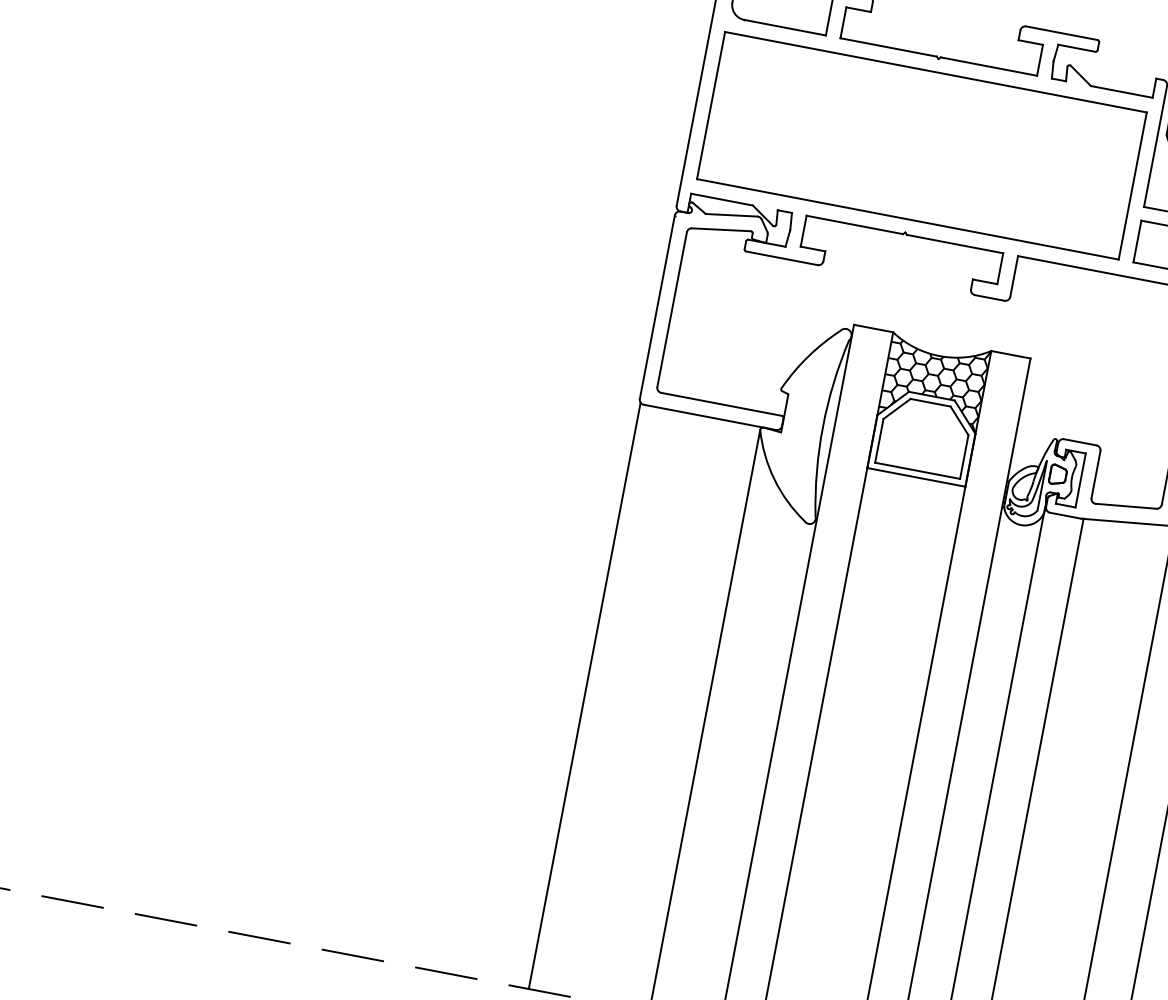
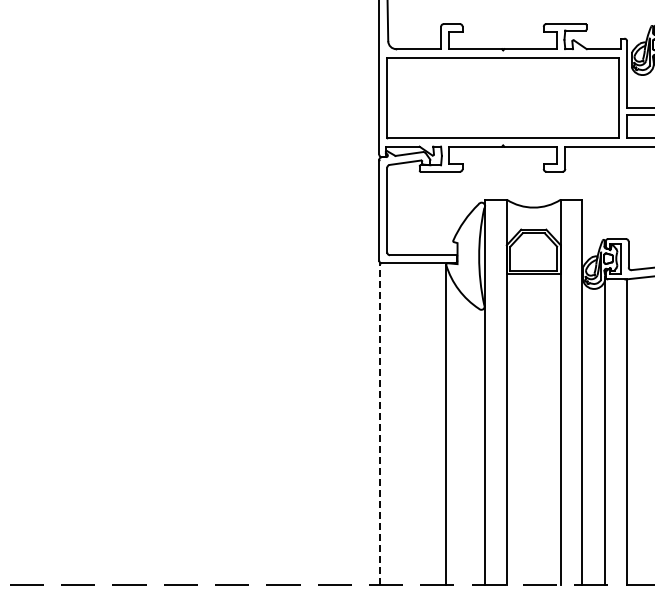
hatch: (934, 381) -> (533, 221), removed
line: (585, 695) -> (380, 423), solid -> dashed

